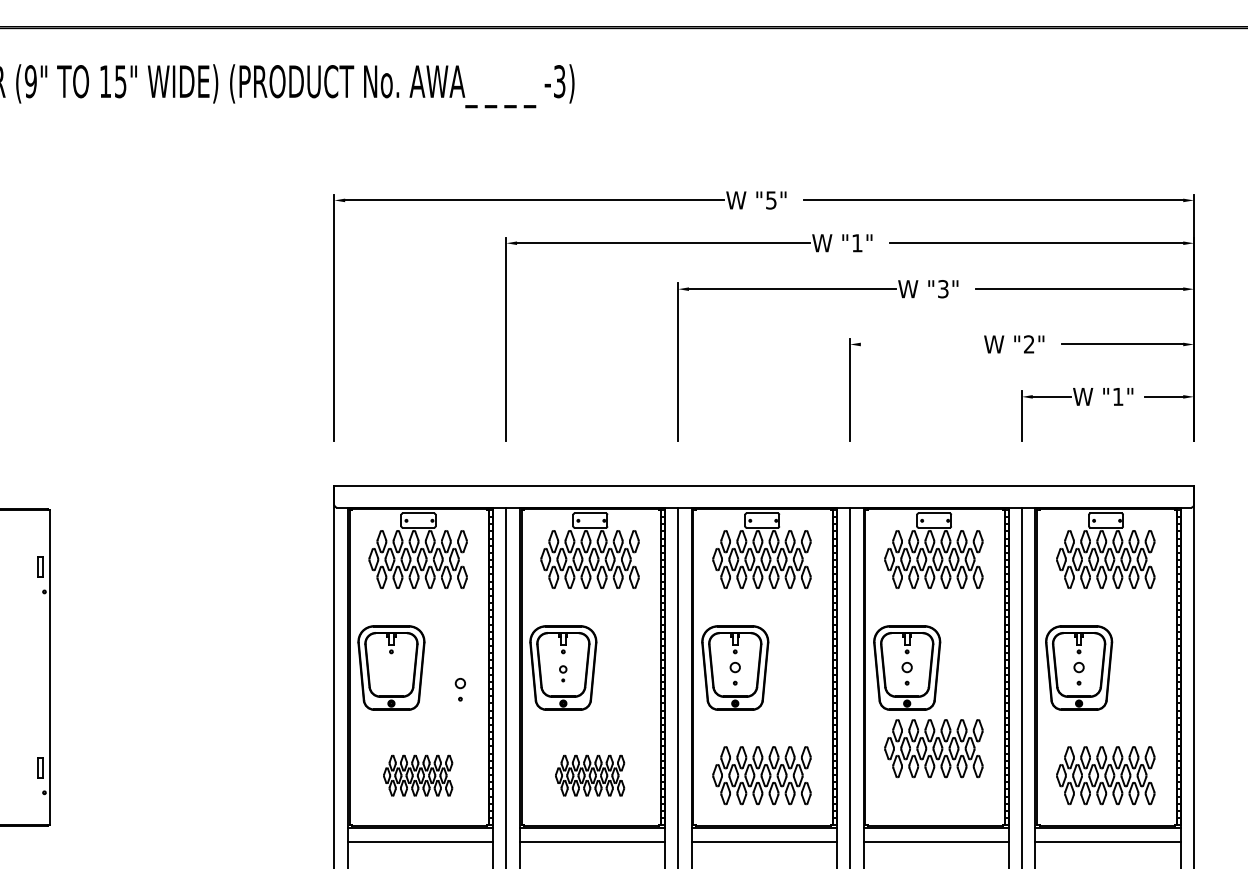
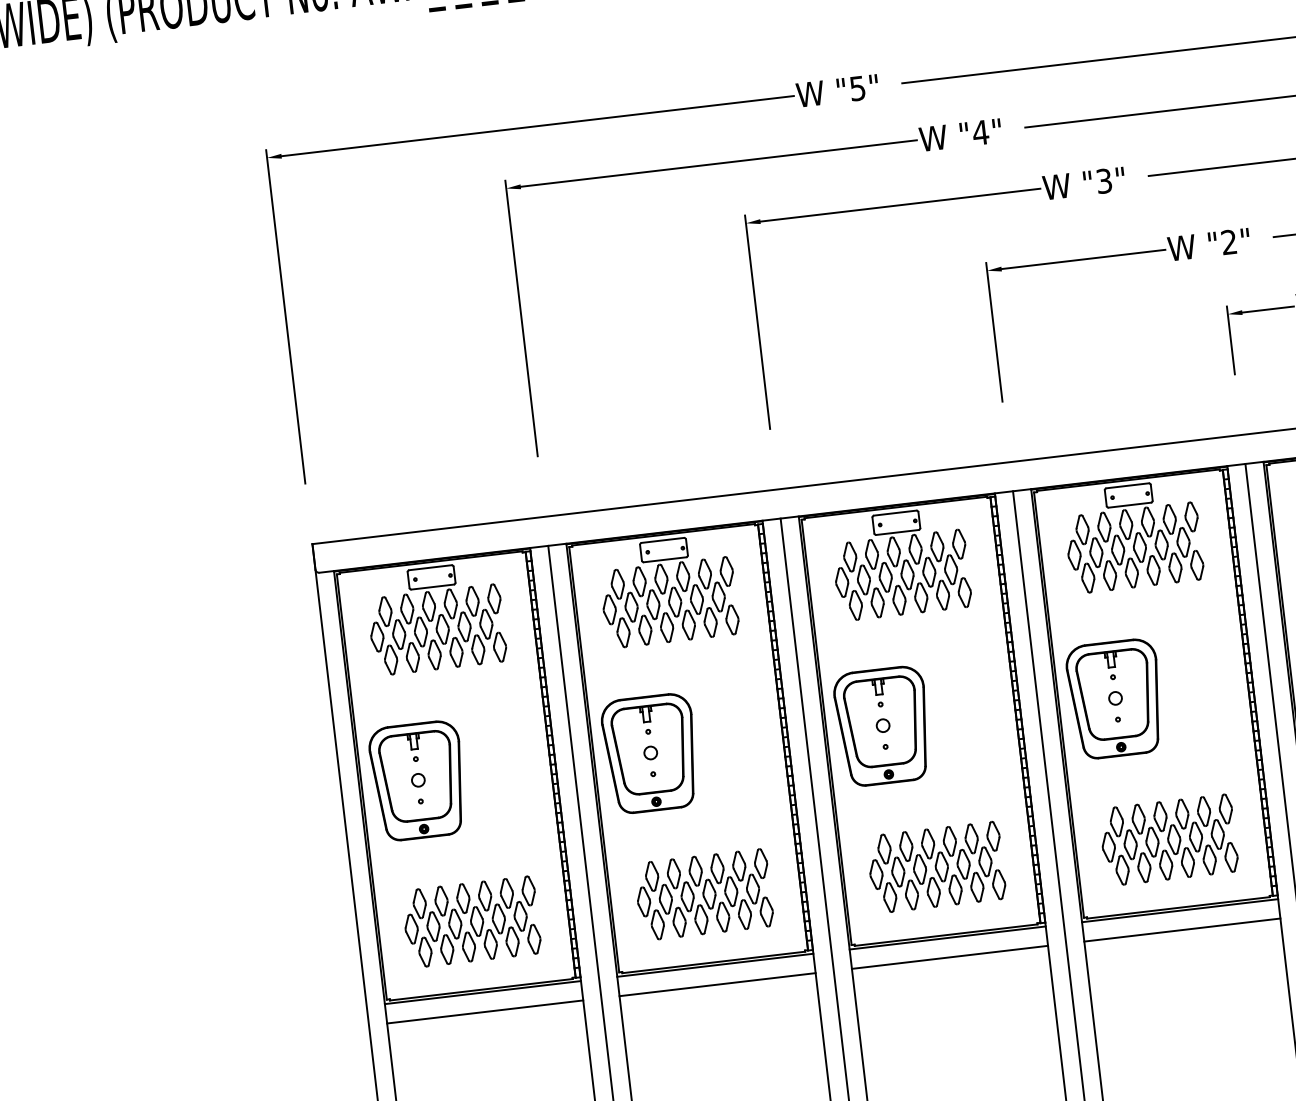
text: (857, 243) -> (981, 133), "1" -> "4"
line: (920, 344) -> (1082, 259), added
part: (562, 673) -> (650, 761), size x1.43
part: (459, 689) -> (418, 788), moved
part: (933, 748) -> (1168, 840), moved
part: (417, 775) -> (470, 922), size x1.43
part: (589, 775) -> (703, 894), size x1.43

